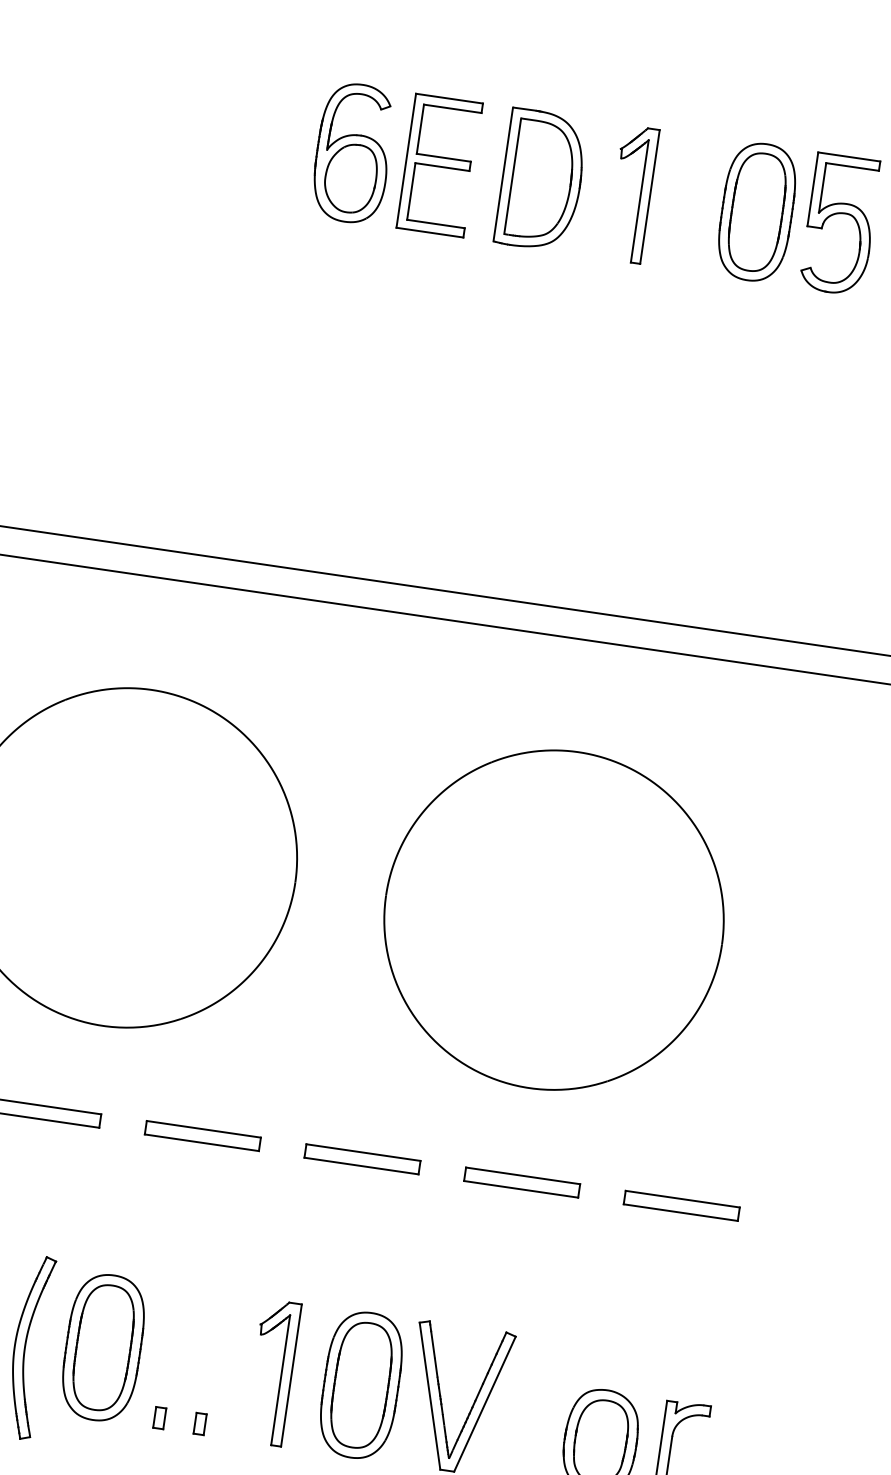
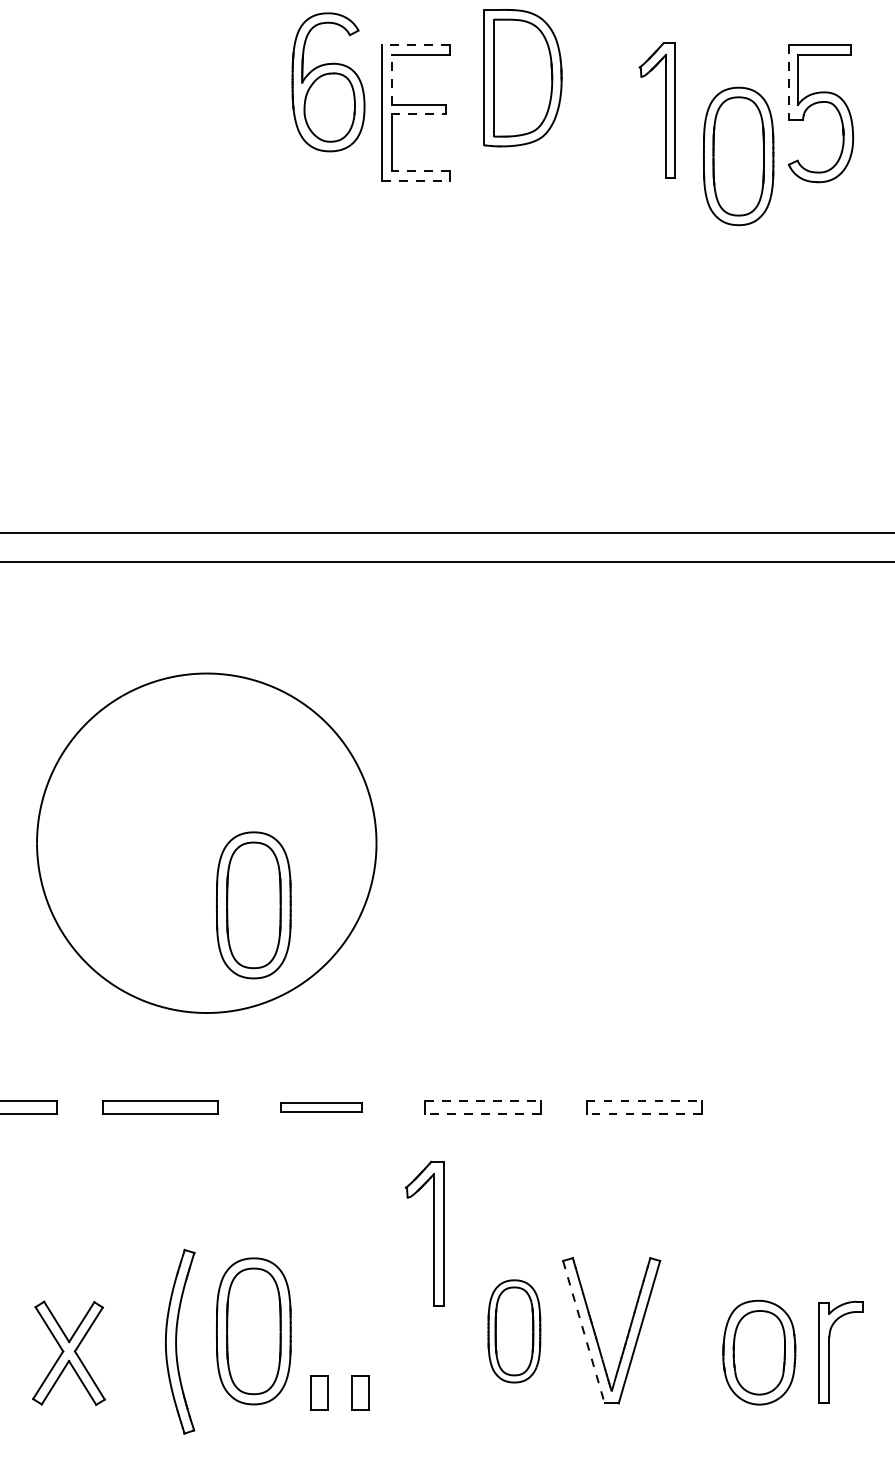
line: (449, 98) -> (415, 45), solid -> dashed
line: (420, 128) -> (391, 79), solid -> dashed
part: (353, 153) -> (328, 82), moved
line: (443, 167) -> (419, 114), solid -> dashed
part: (541, 180) -> (522, 78), moved
line: (812, 190) -> (788, 83), solid -> dashed
part: (640, 195) -> (665, 110), moved
part: (756, 212) -> (738, 156), moved
line: (435, 224) -> (420, 171), solid -> dashed
line: (429, 232) -> (415, 180), solid -> dashed
part: (553, 919) -> (637, 842), removed
part: (164, 926) -> (253, 905), added
part: (202, 1135) -> (321, 1107), size x0.7
line: (363, 1152) -> (482, 1100), solid -> dashed
line: (361, 1166) -> (482, 1114), solid -> dashed
line: (523, 1175) -> (644, 1100), solid -> dashed
line: (521, 1189) -> (644, 1114), solid -> dashed
part: (681, 1205) -> (805, 1107), removed
part: (281, 1373) -> (433, 1233), moved
part: (361, 1385) -> (514, 1331), size x0.7
line: (430, 1396) -> (584, 1332), solid -> dashed
part: (159, 1417) -> (319, 1392), size x1.6
part: (200, 1423) -> (360, 1392), size x1.6

